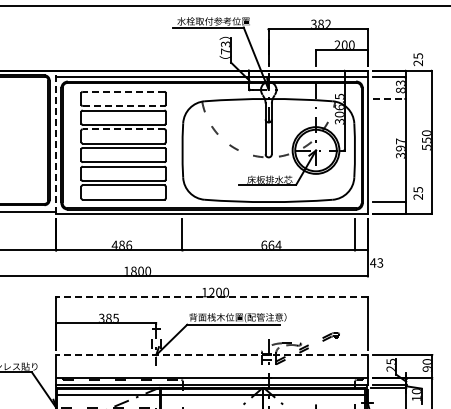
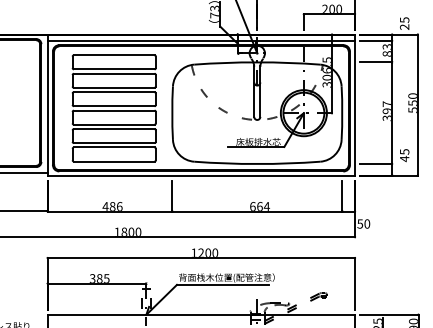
line: (123, 91) -> (114, 54), dashed -> solid
line: (389, 98) -> (376, 61), dashed -> solid
line: (123, 106) -> (114, 69), dashed -> solid
line: (123, 129) -> (114, 92), dashed -> solid
line: (56, 141) -> (48, 104), dashed -> solid
text: (417, 197) -> (403, 159), 25 -> 45
text: (376, 262) -> (363, 223), 43 -> 50
line: (212, 297) -> (201, 258), dashed -> solid
line: (212, 355) -> (201, 315), dashed -> solid

